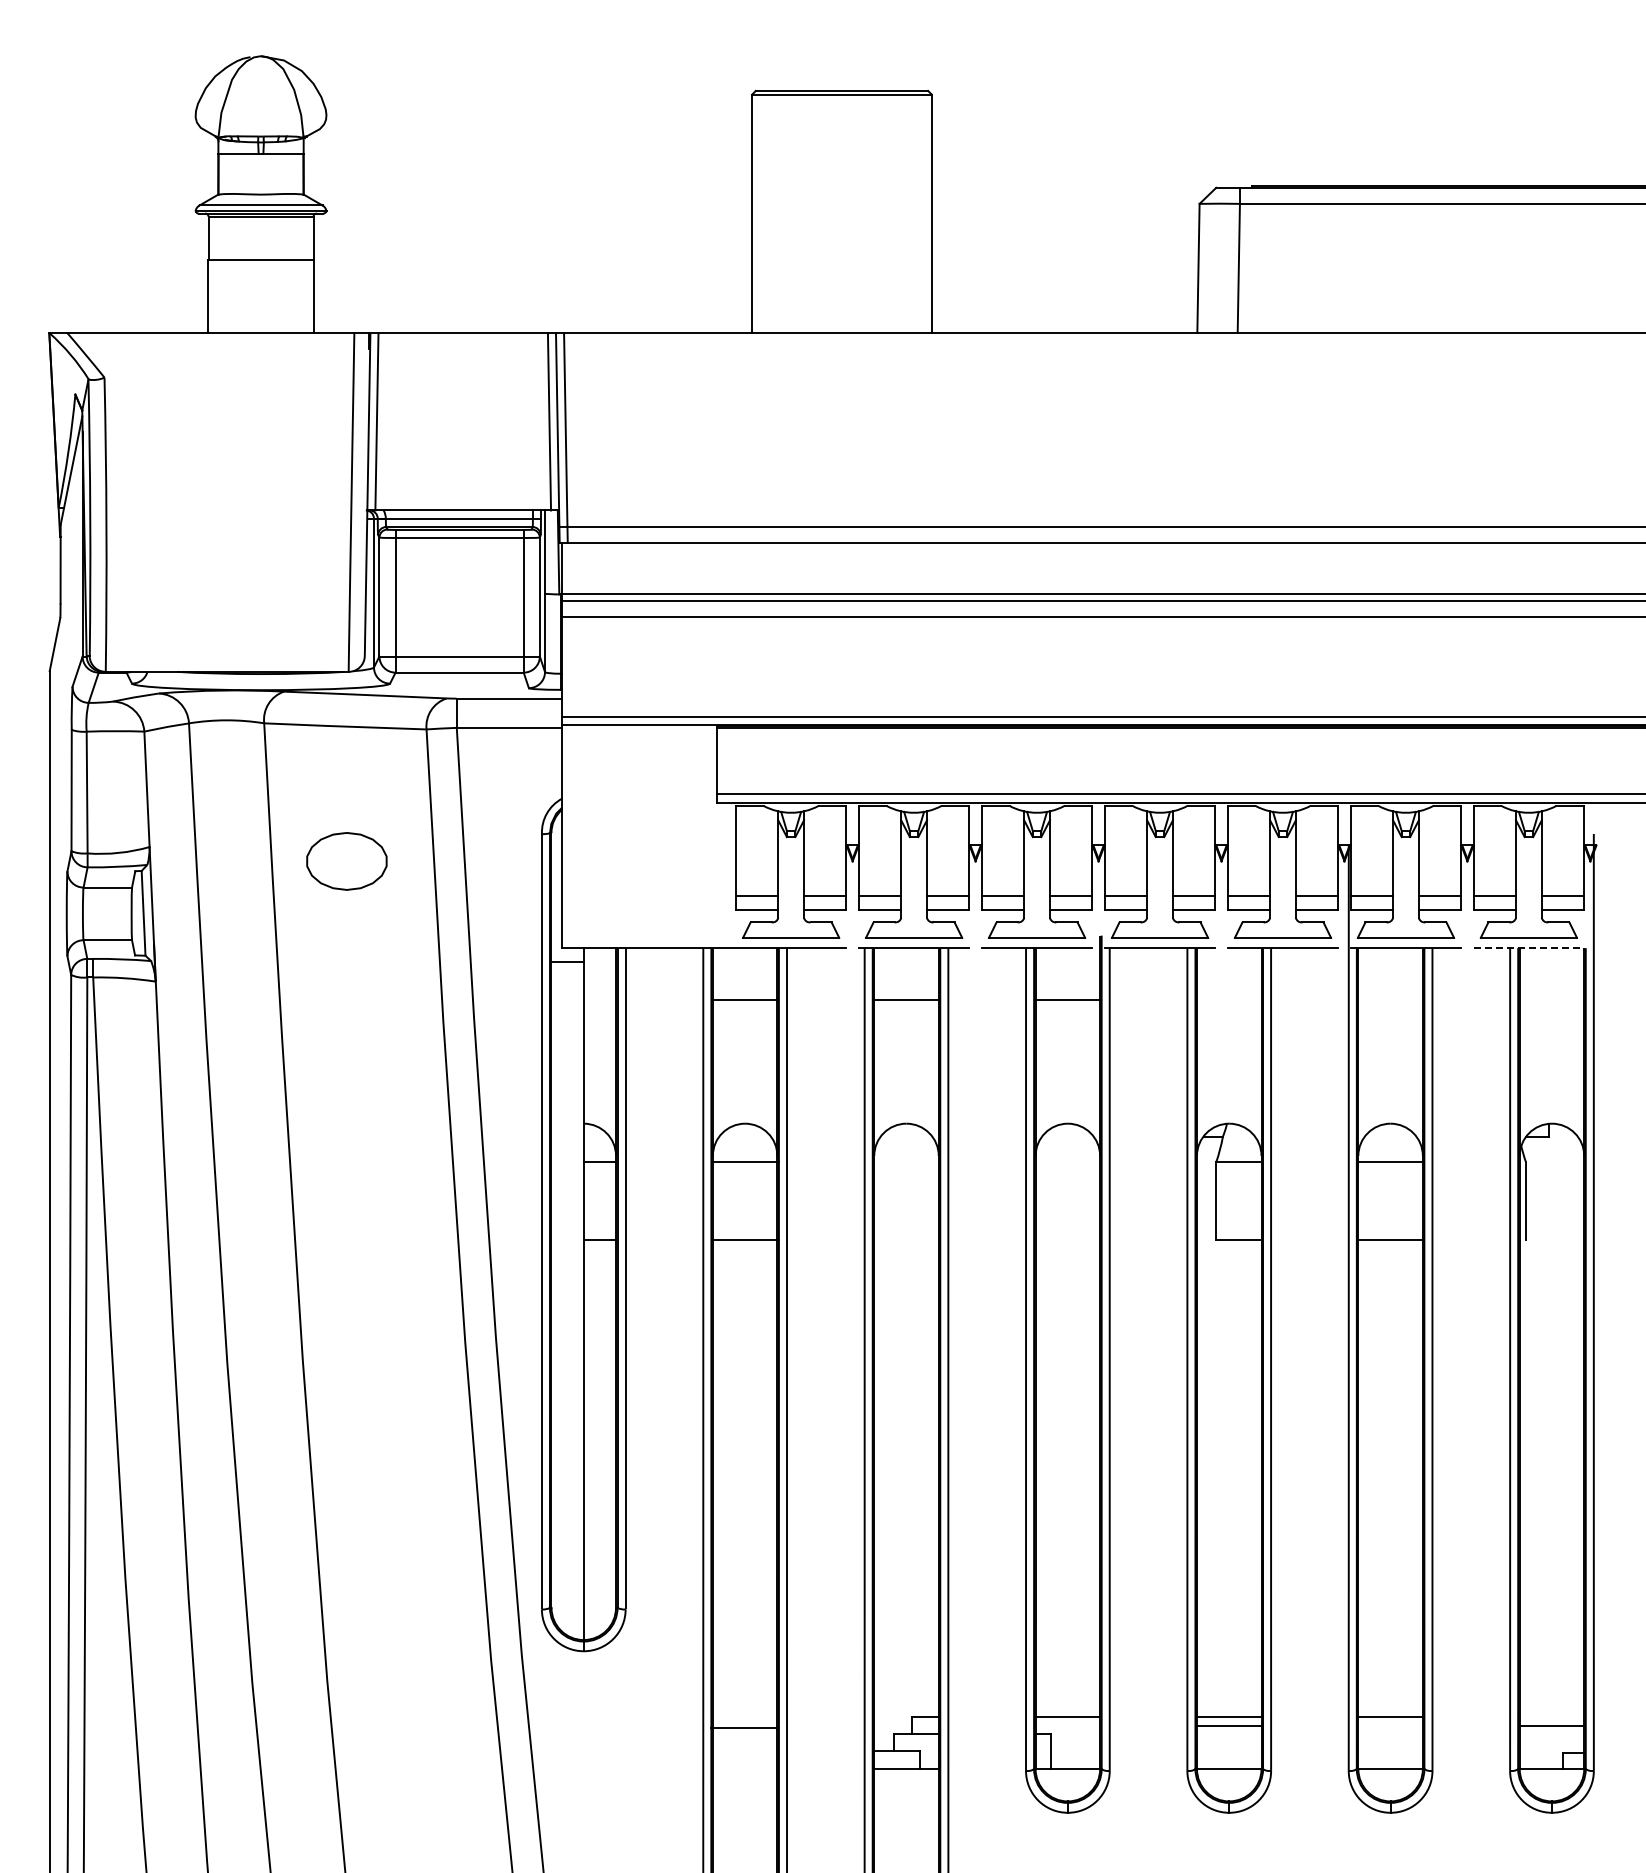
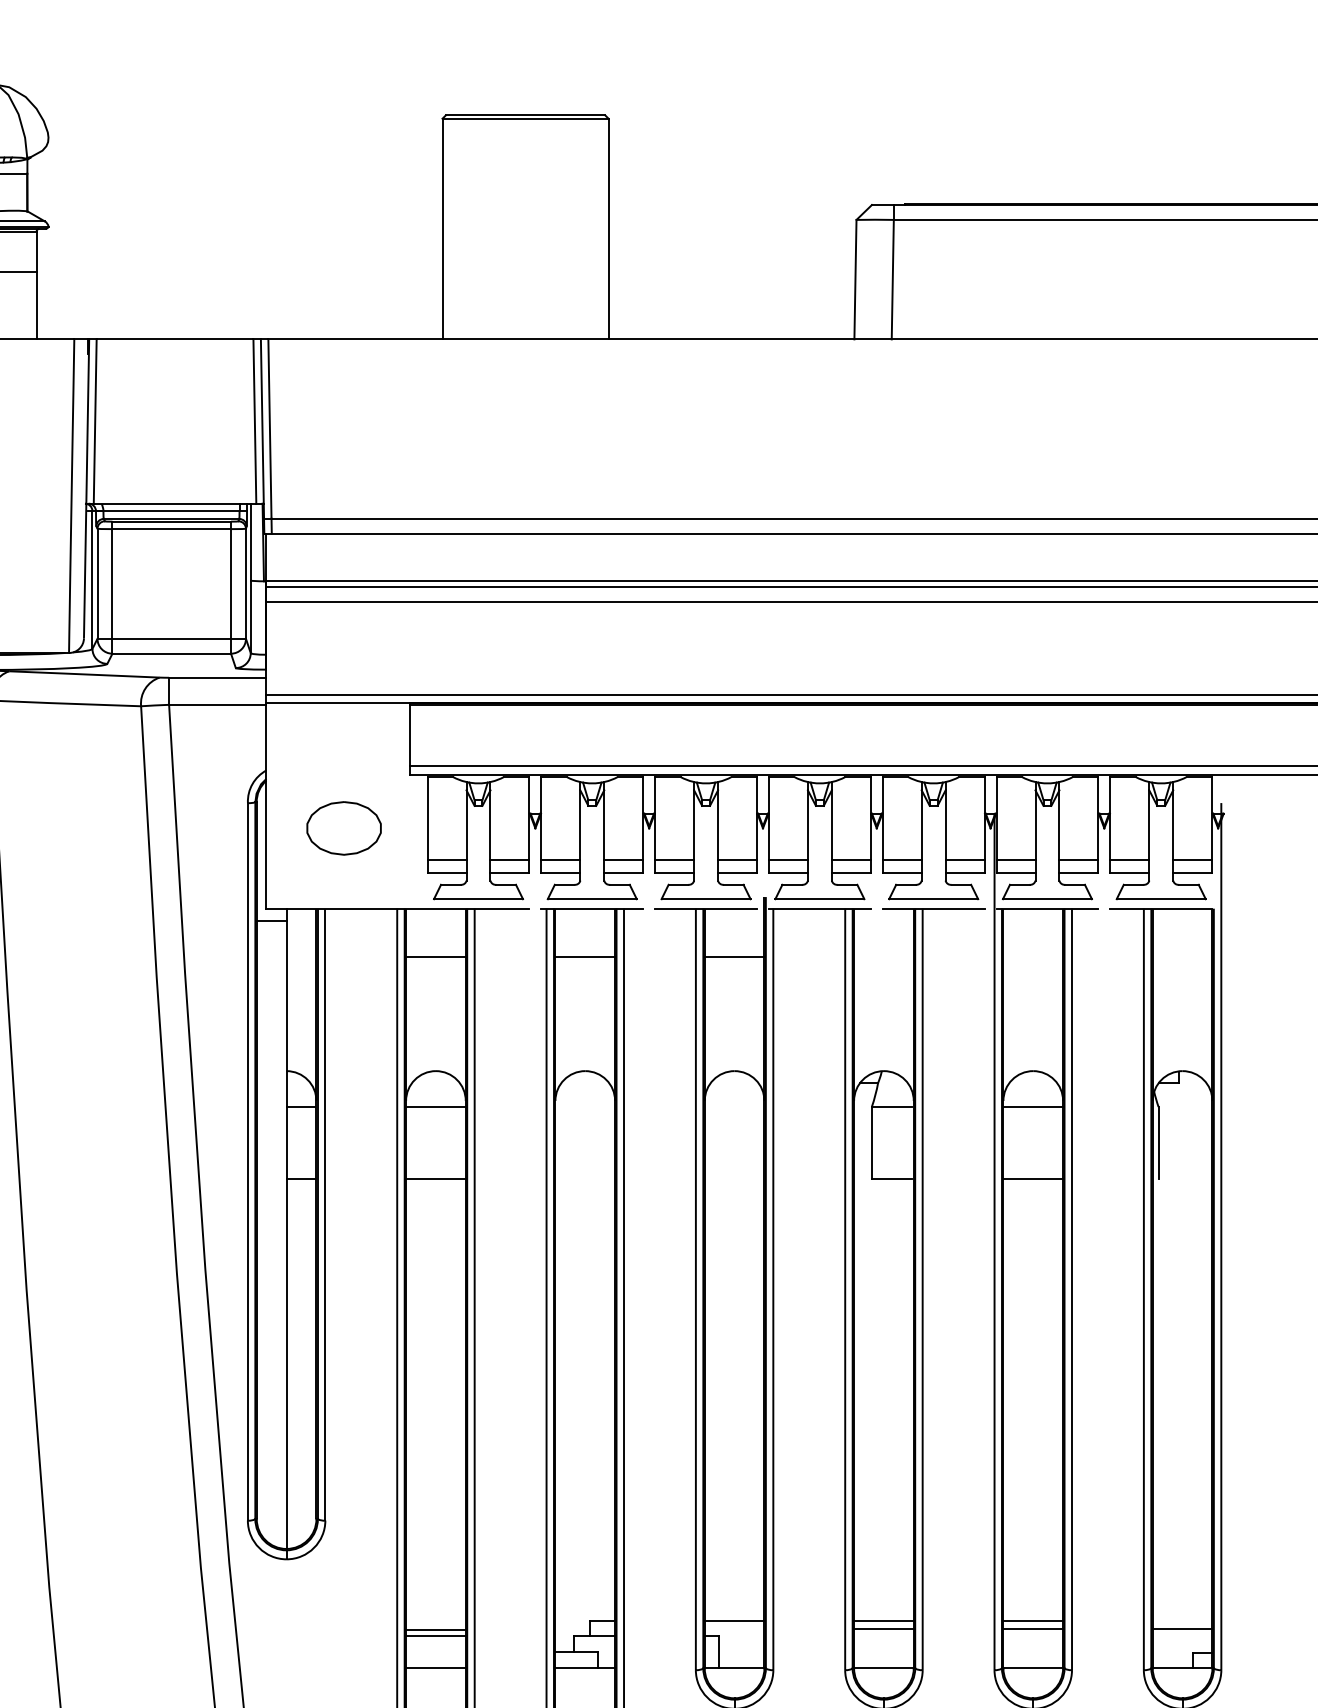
part: (346, 861) -> (343, 828), moved
line: (1529, 948) -> (1161, 908), dashed -> solid
line: (1390, 1726) -> (1033, 1628), added
line: (744, 1734) -> (435, 1636), added
line: (744, 1769) -> (435, 1668), added

